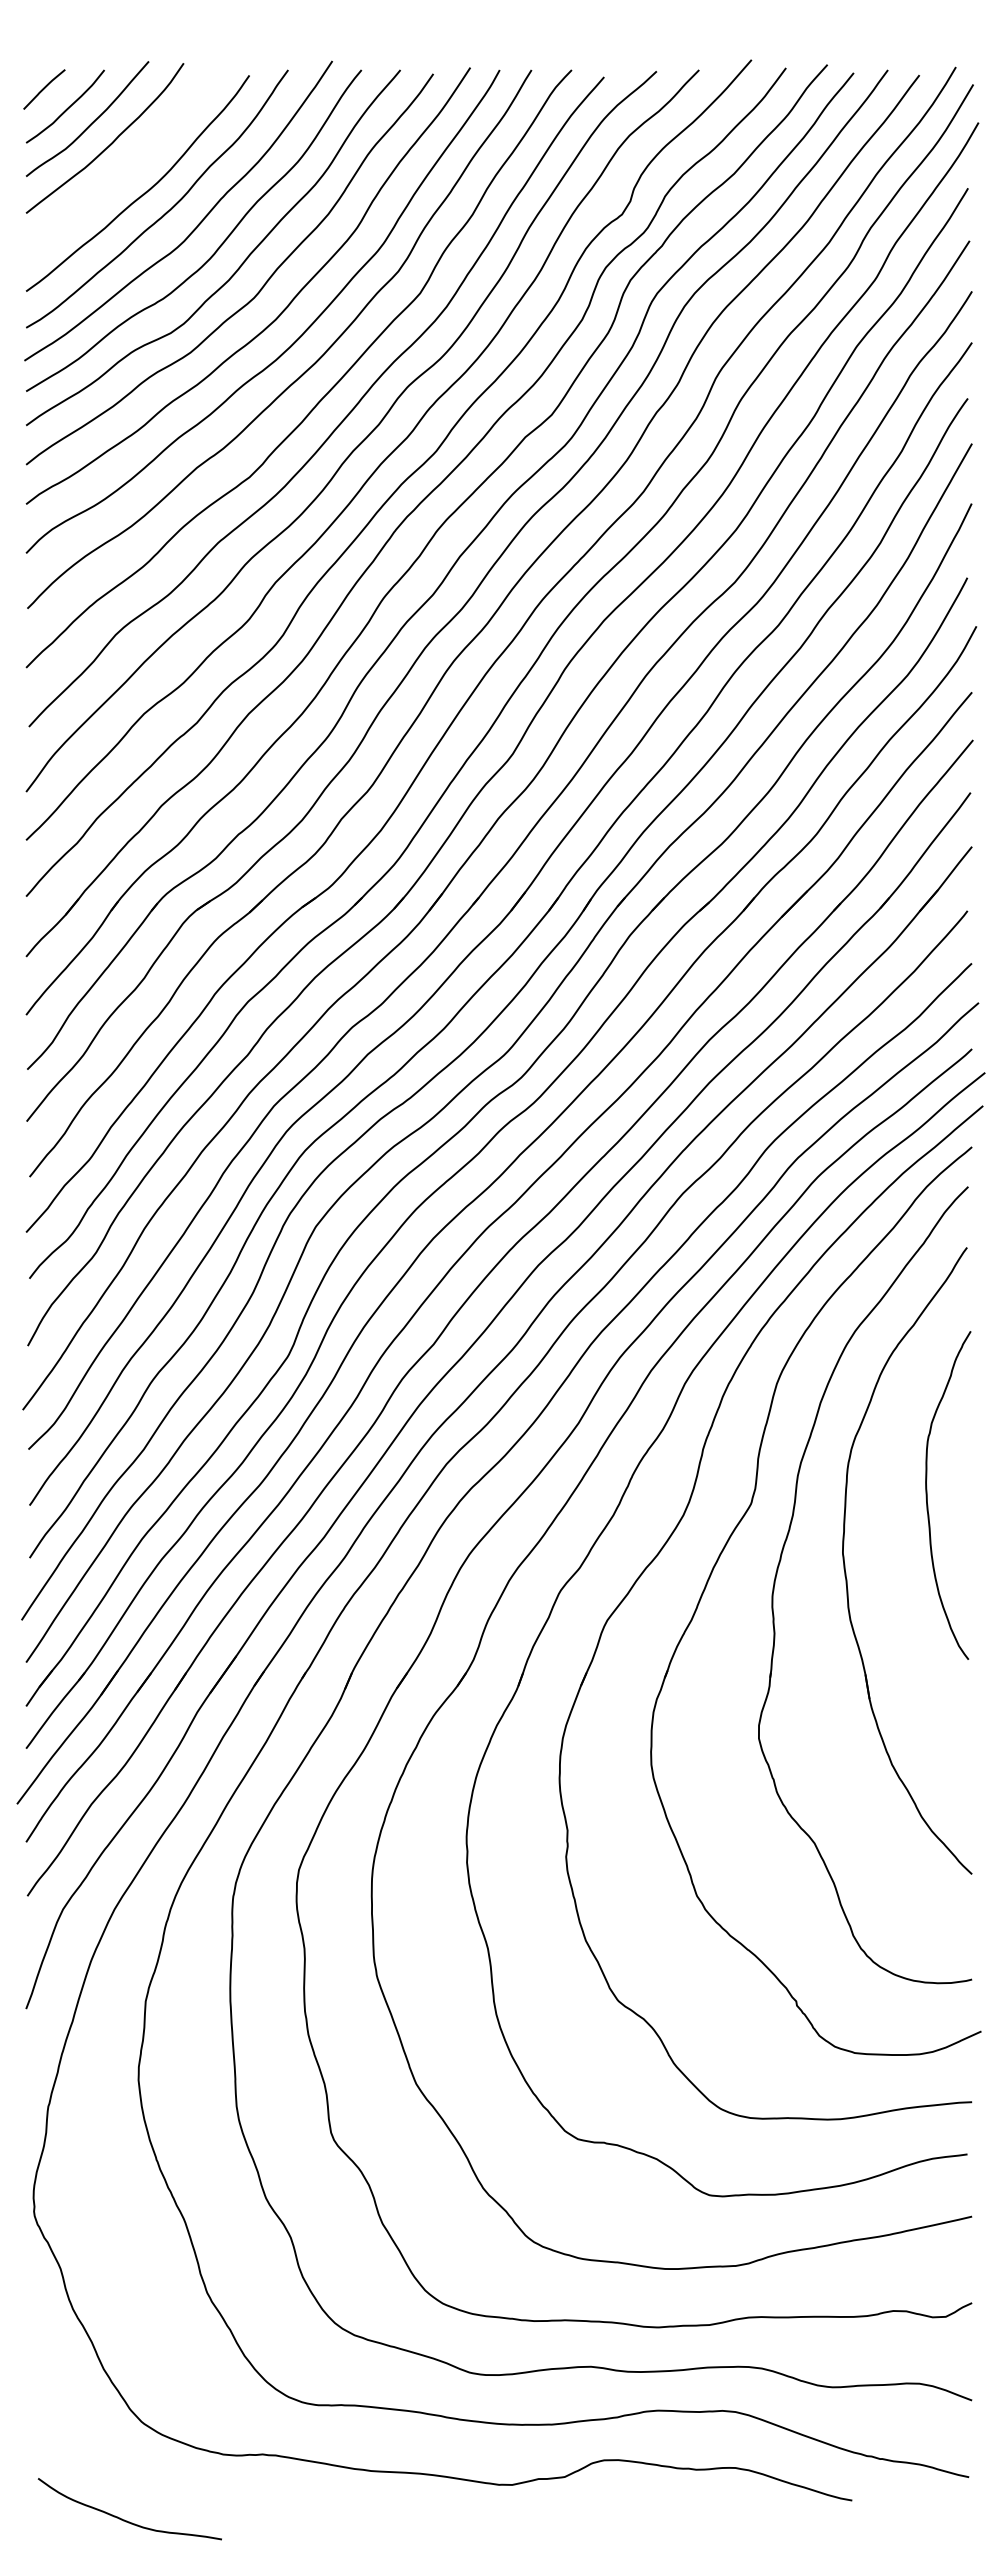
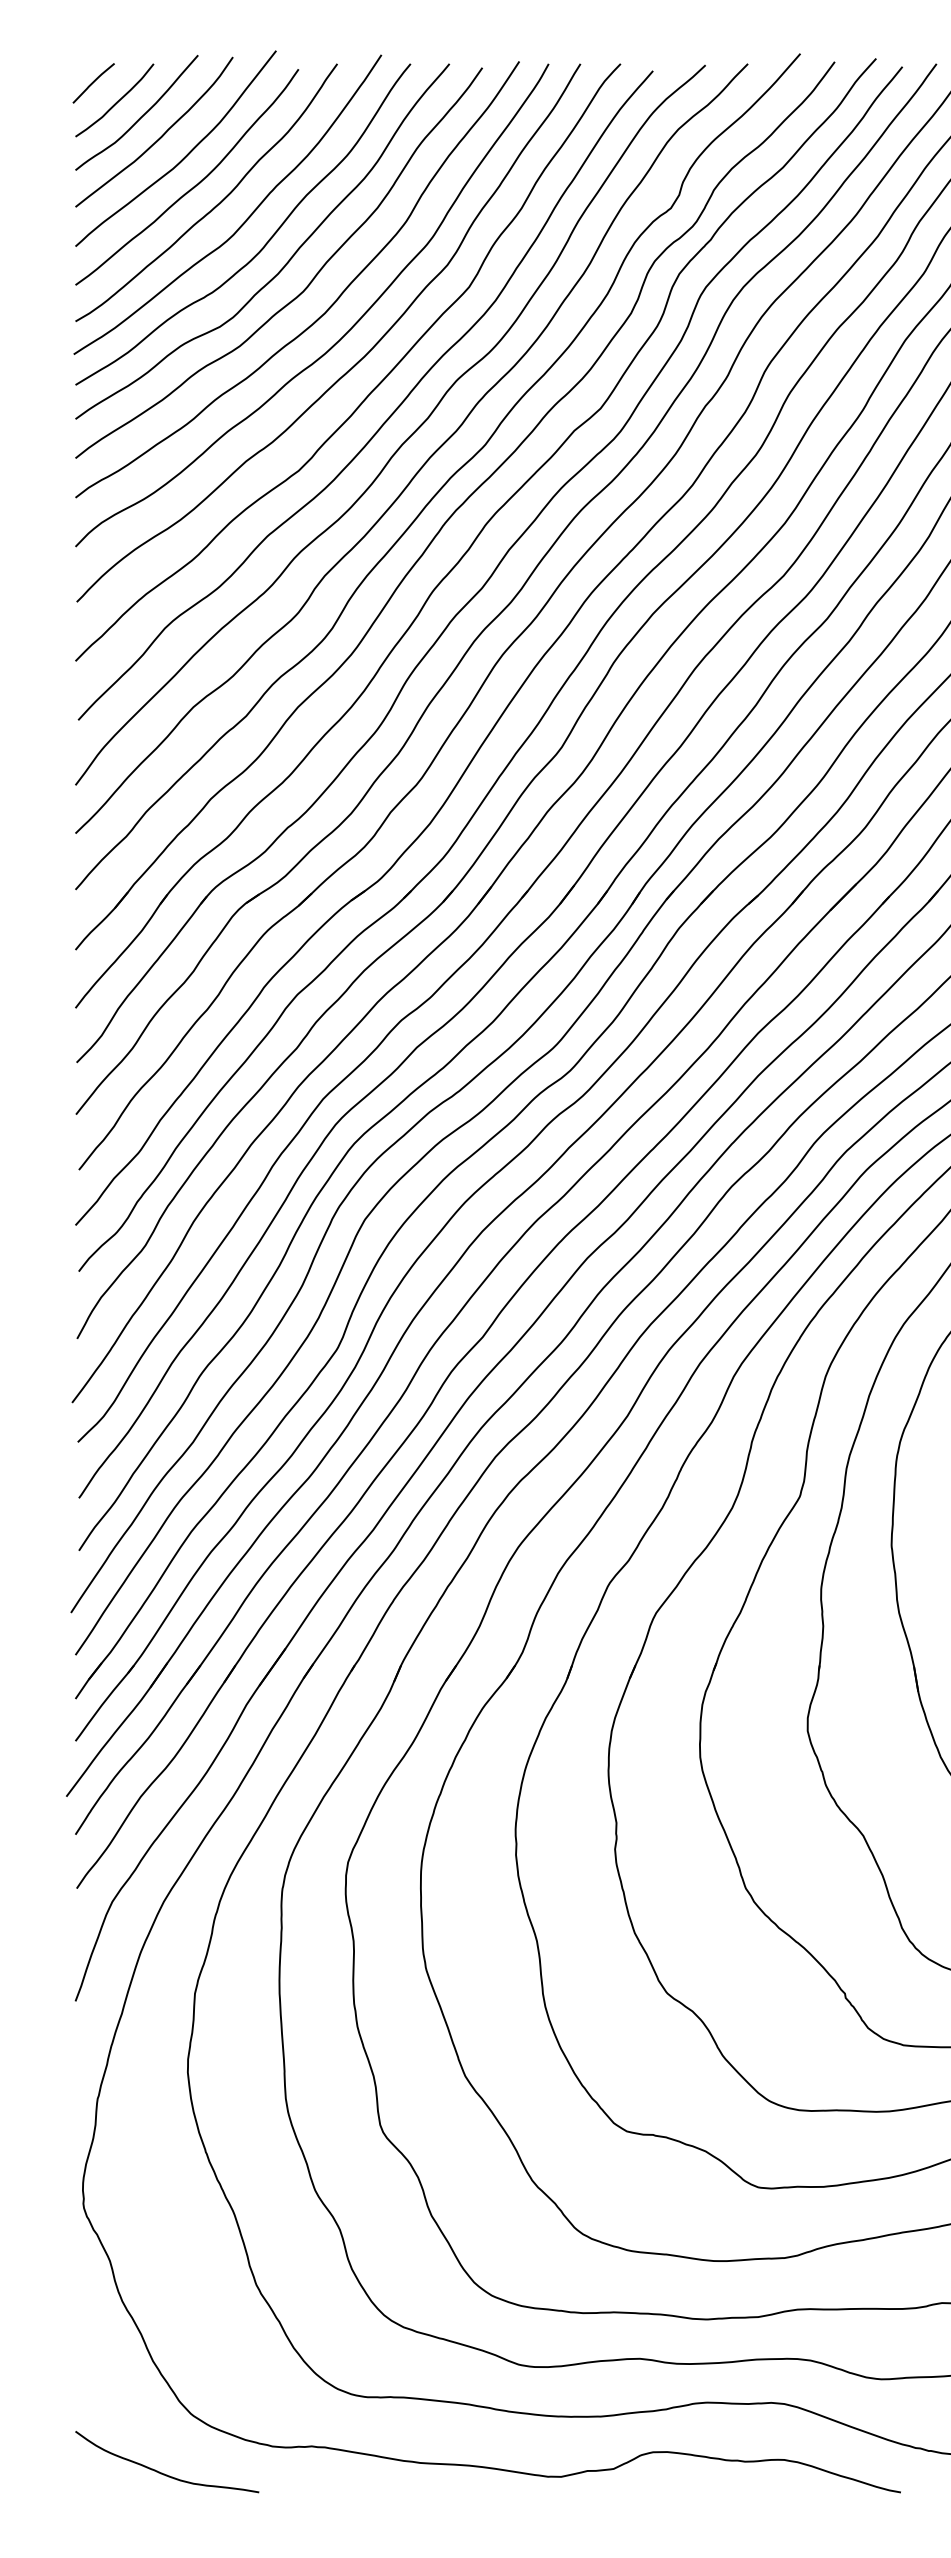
curve: (135, 162) -> (184, 156), added
curve: (124, 2519) -> (161, 2472), moved

